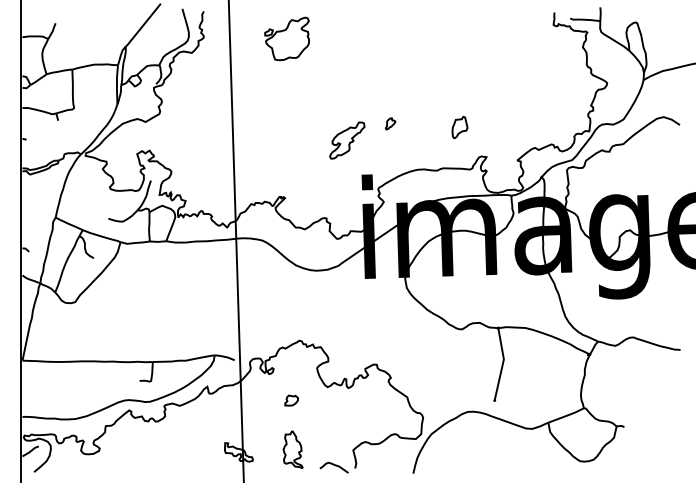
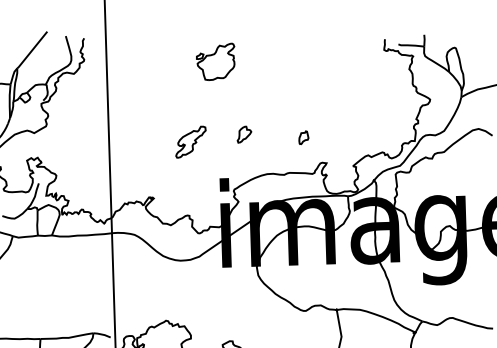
part: (286, 38) -> (215, 61), moved
part: (390, 123) -> (244, 134), size x1.67
part: (459, 127) -> (303, 137), size x0.71
part: (347, 140) -> (191, 142), moved

